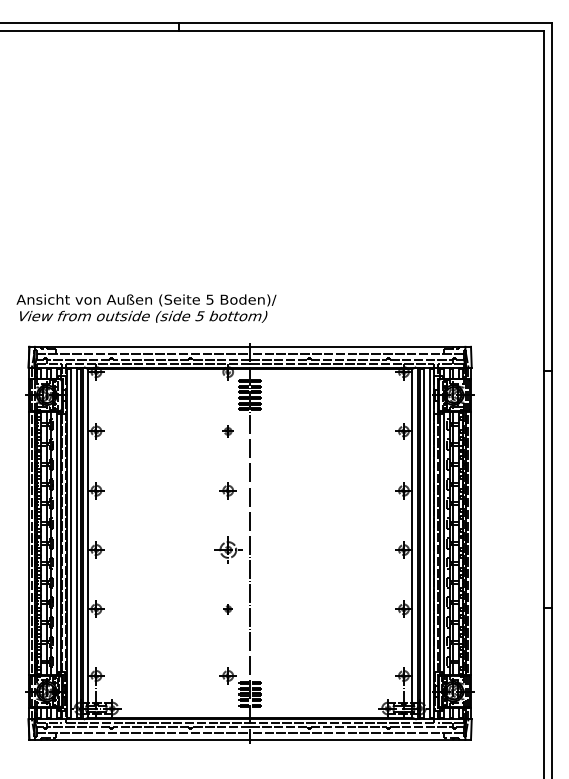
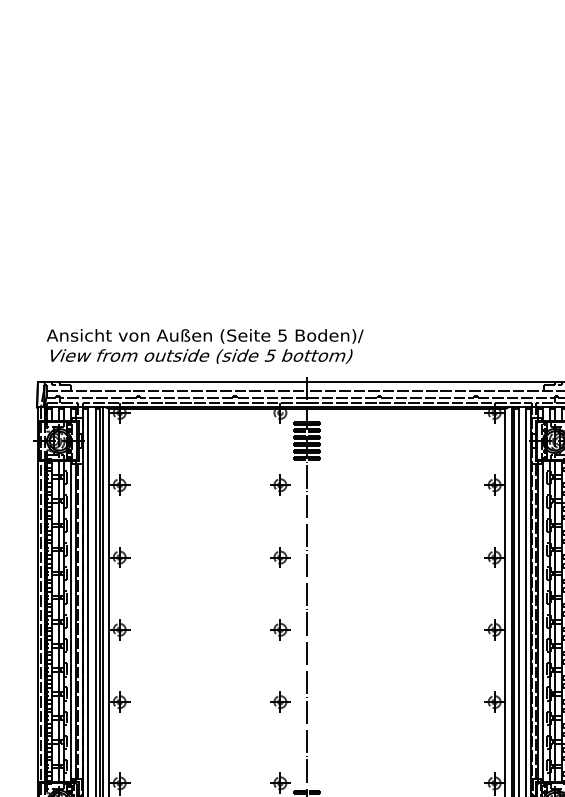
text: (146, 308) -> (205, 346), moved
part: (227, 431) -> (279, 485), size x1.43
part: (227, 549) -> (279, 629), size x0.62
part: (227, 608) -> (279, 701), size x1.67

